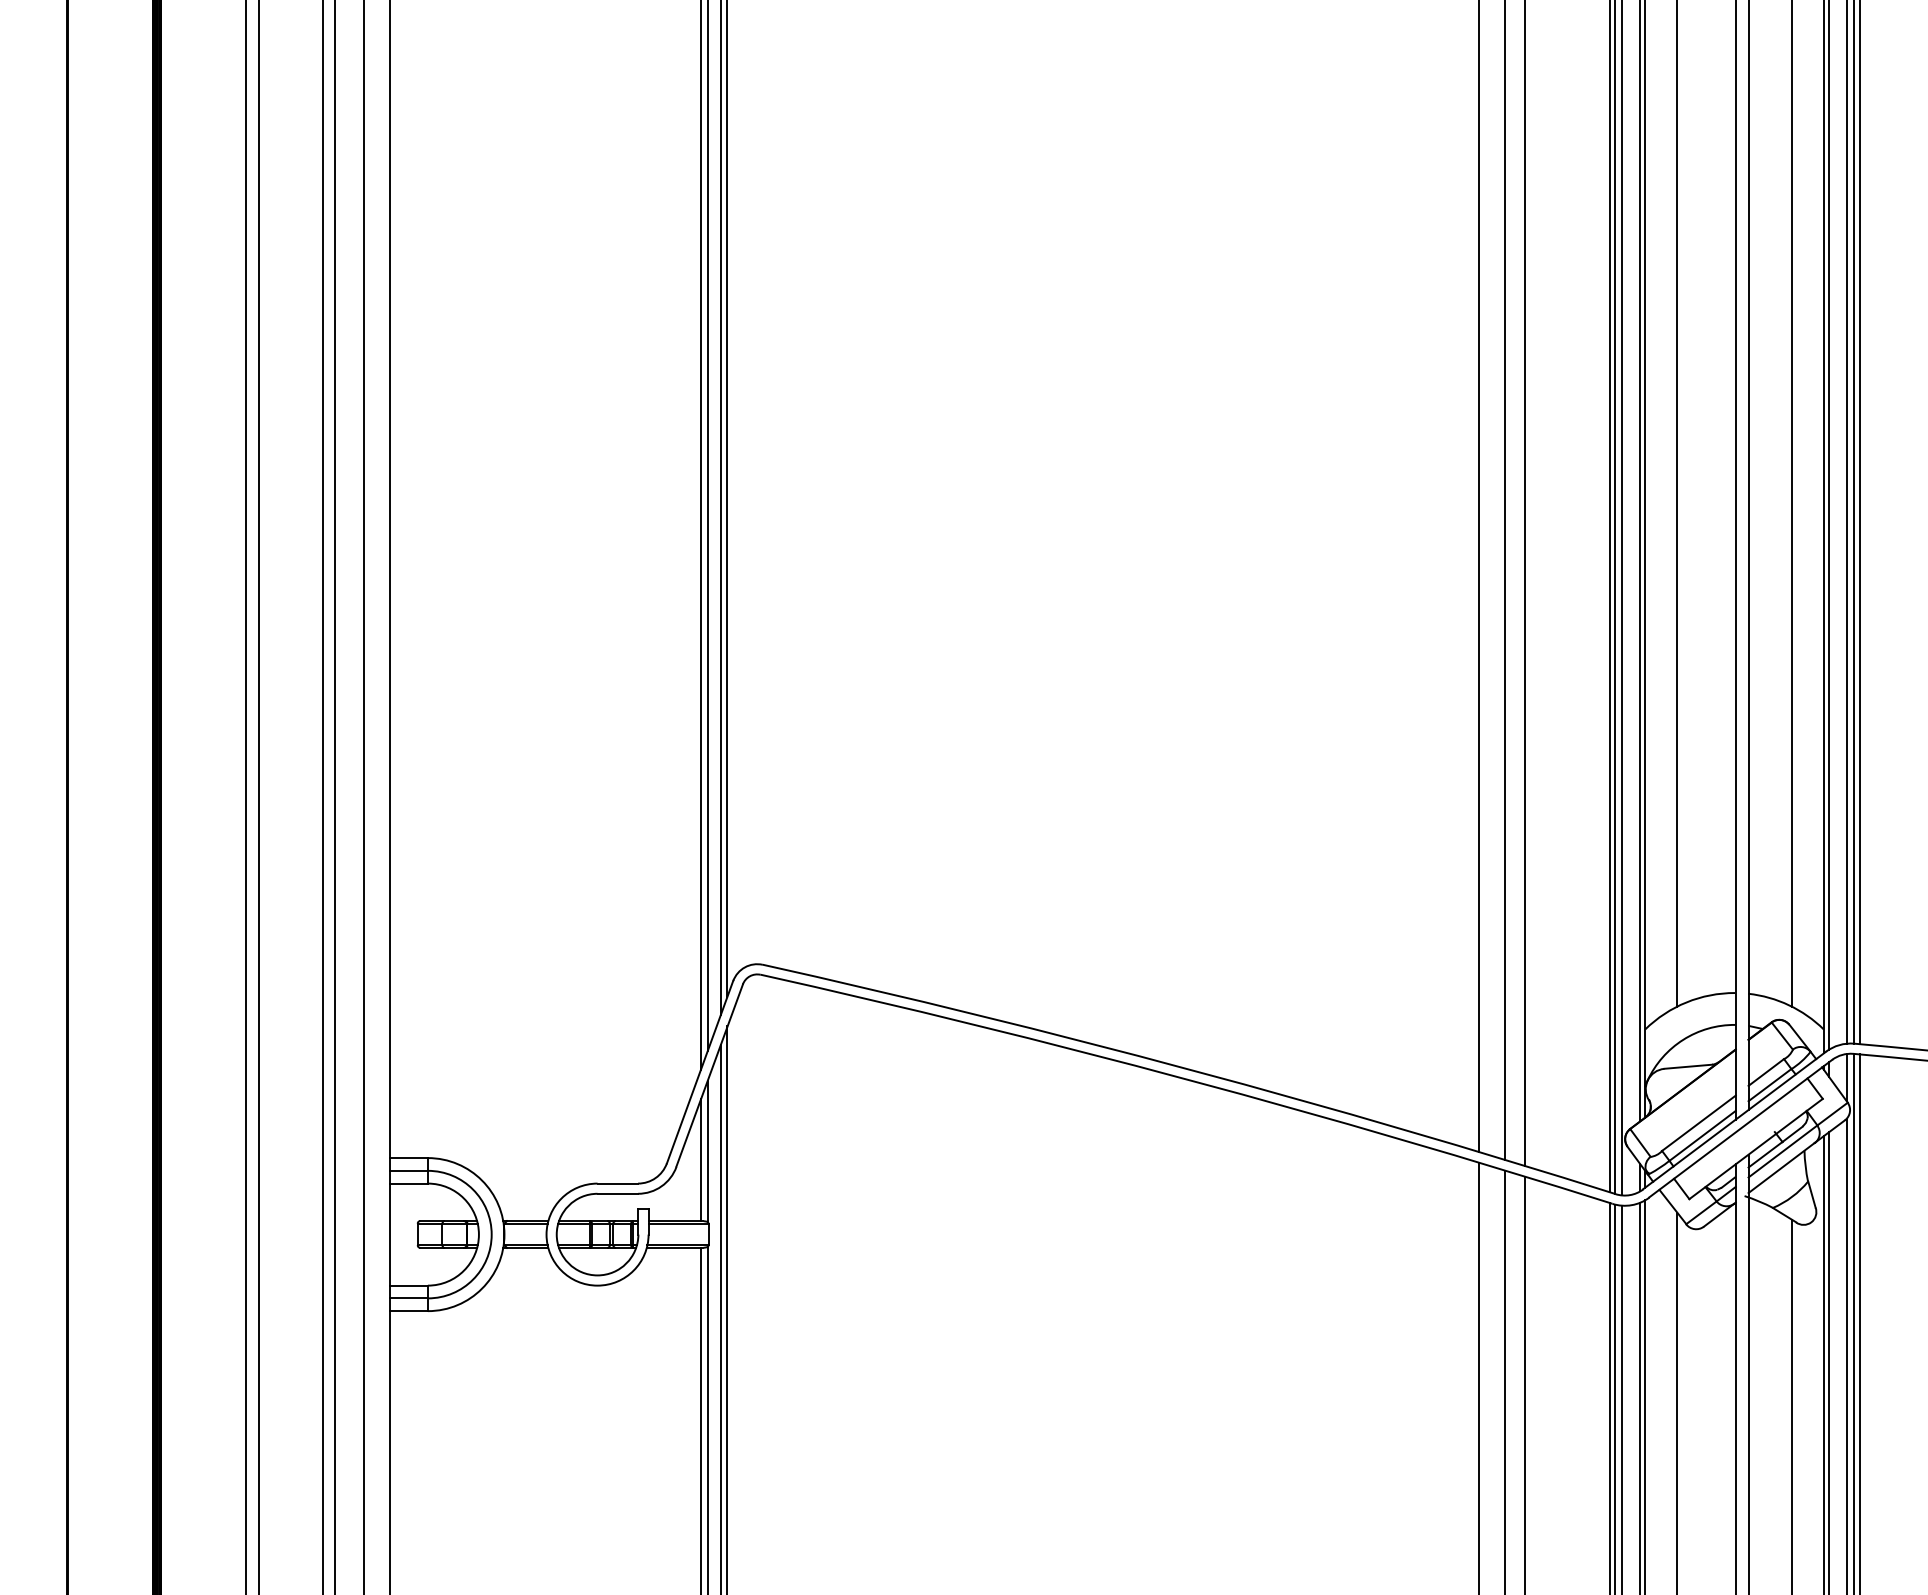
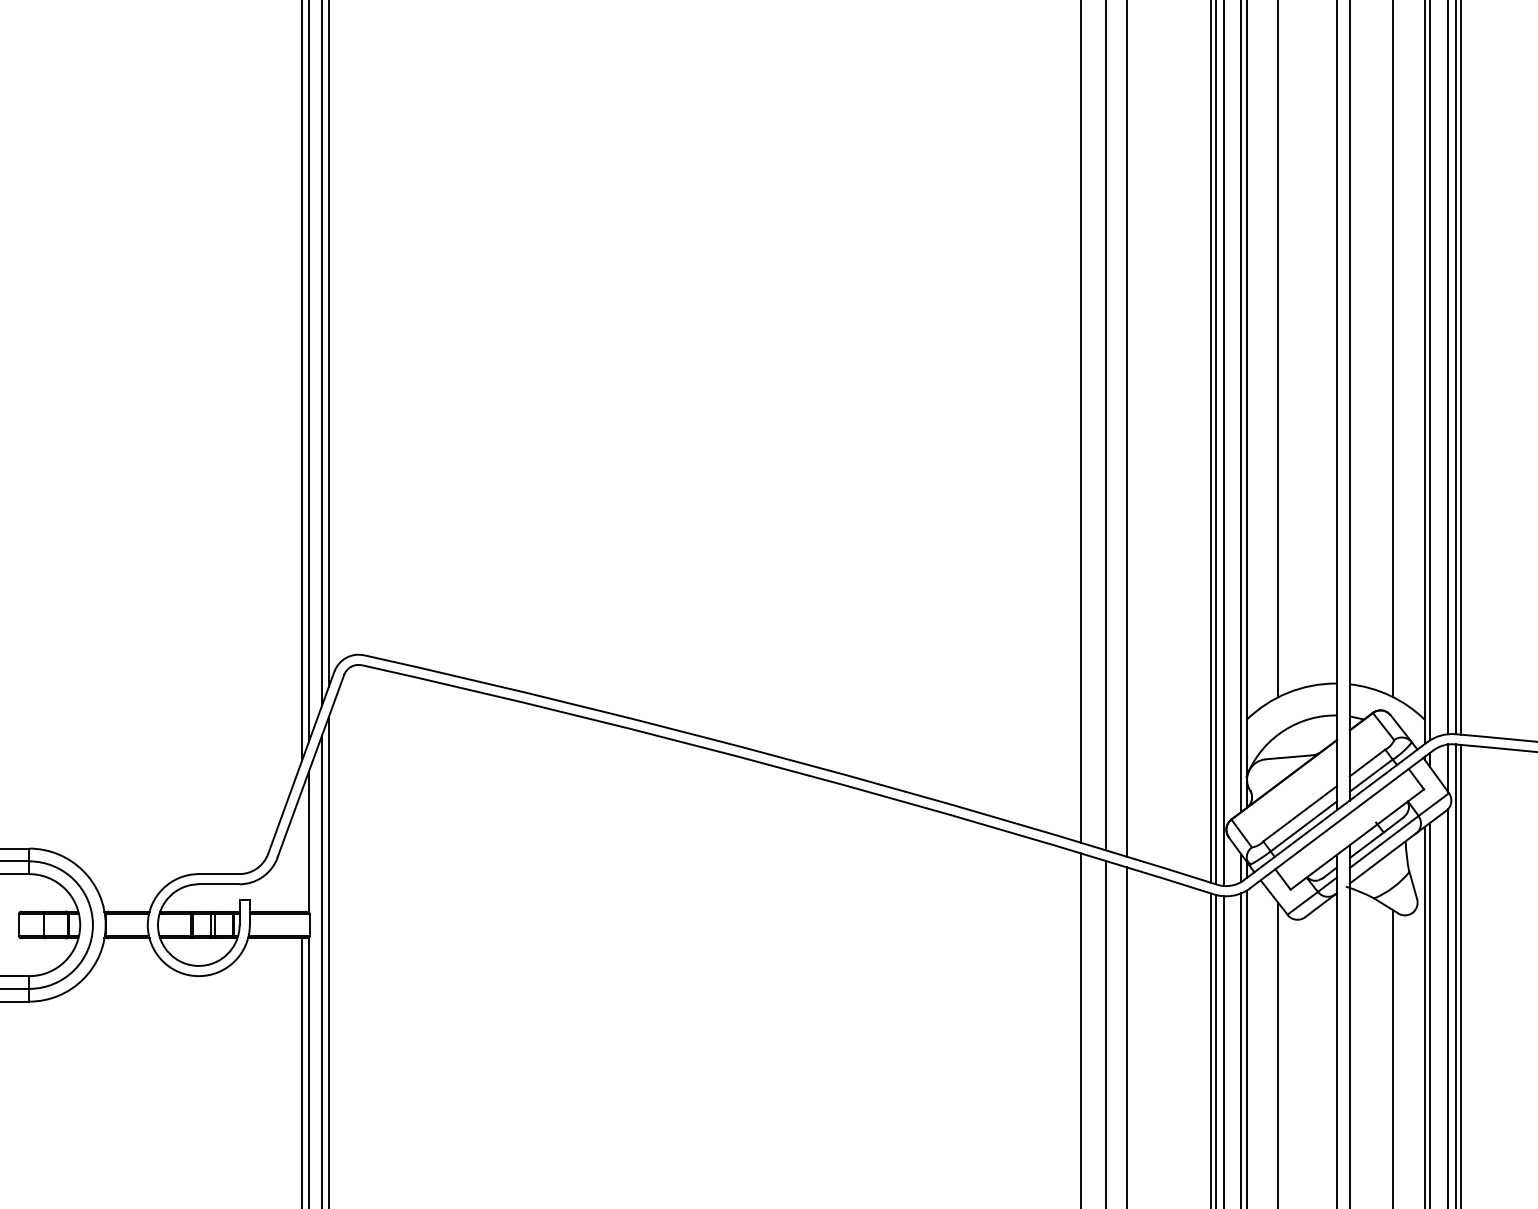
line: (700, 1160) -> (301, 851), removed

